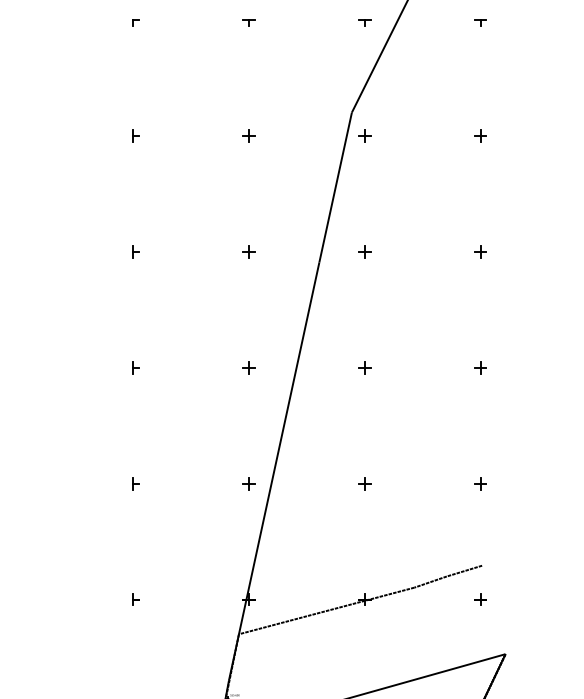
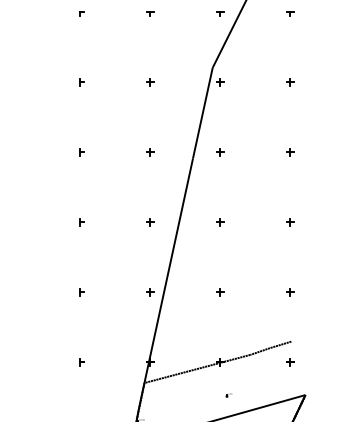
part: (378, 654) -> (228, 395), added

